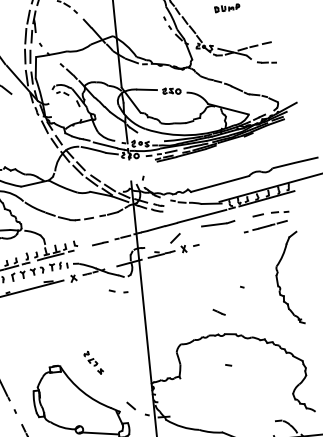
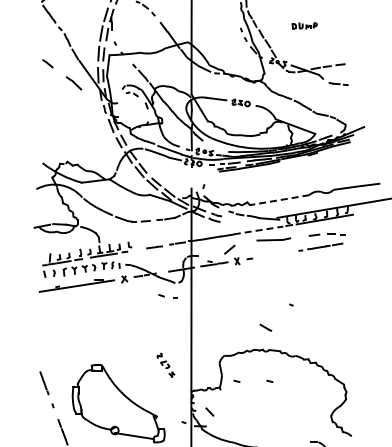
line: (219, 184) -> (279, 200), solid -> dashed
line: (203, 216) -> (259, 230), solid -> dashed
part: (277, 280) -> (327, 301), removed
part: (93, 362) -> (165, 364), moved
line: (195, 367) -> (236, 380), added
line: (130, 405) -> (209, 411), moved

